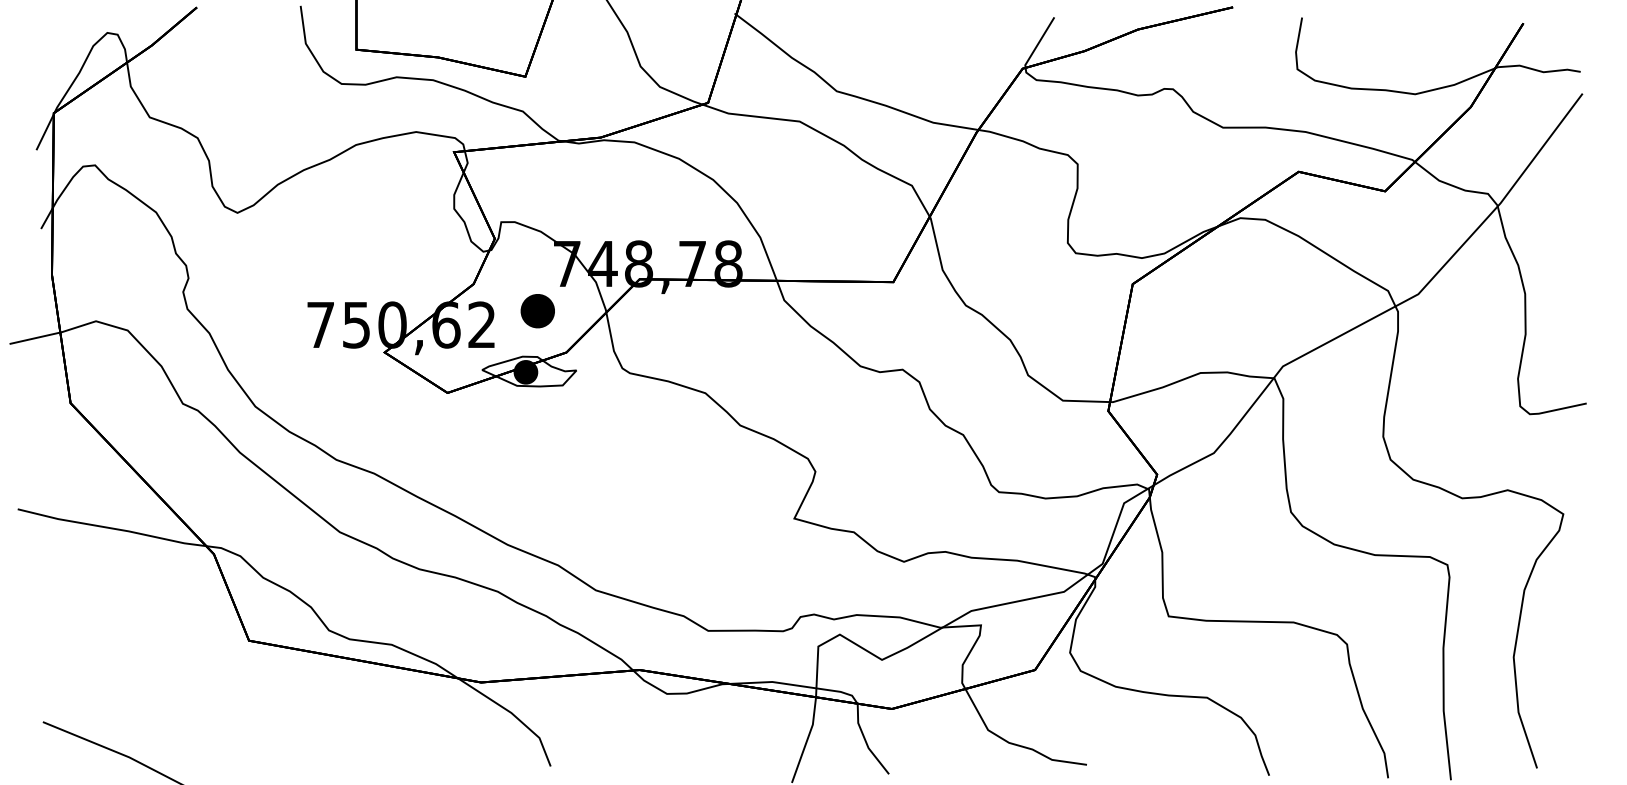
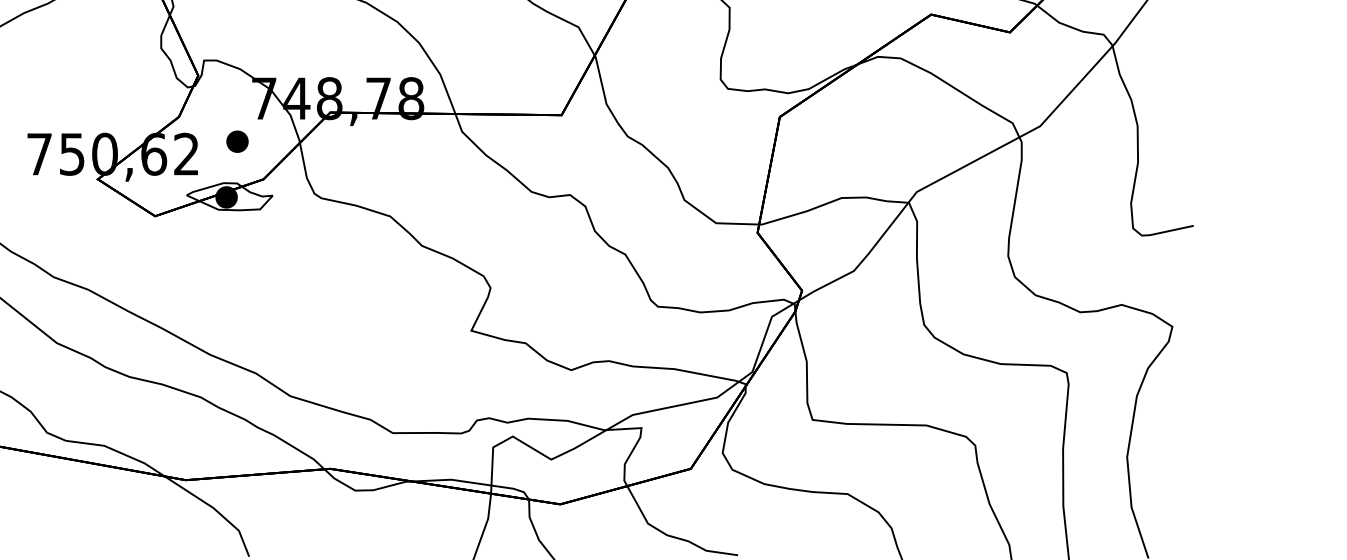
part: (537, 311) -> (237, 141), size x0.71

